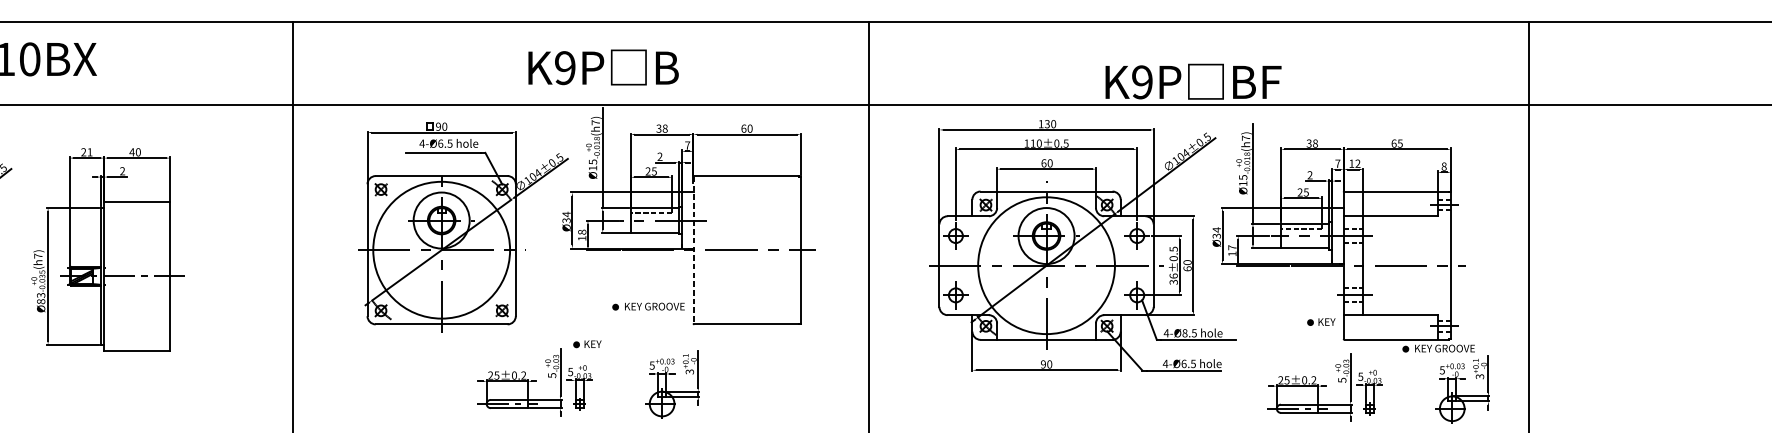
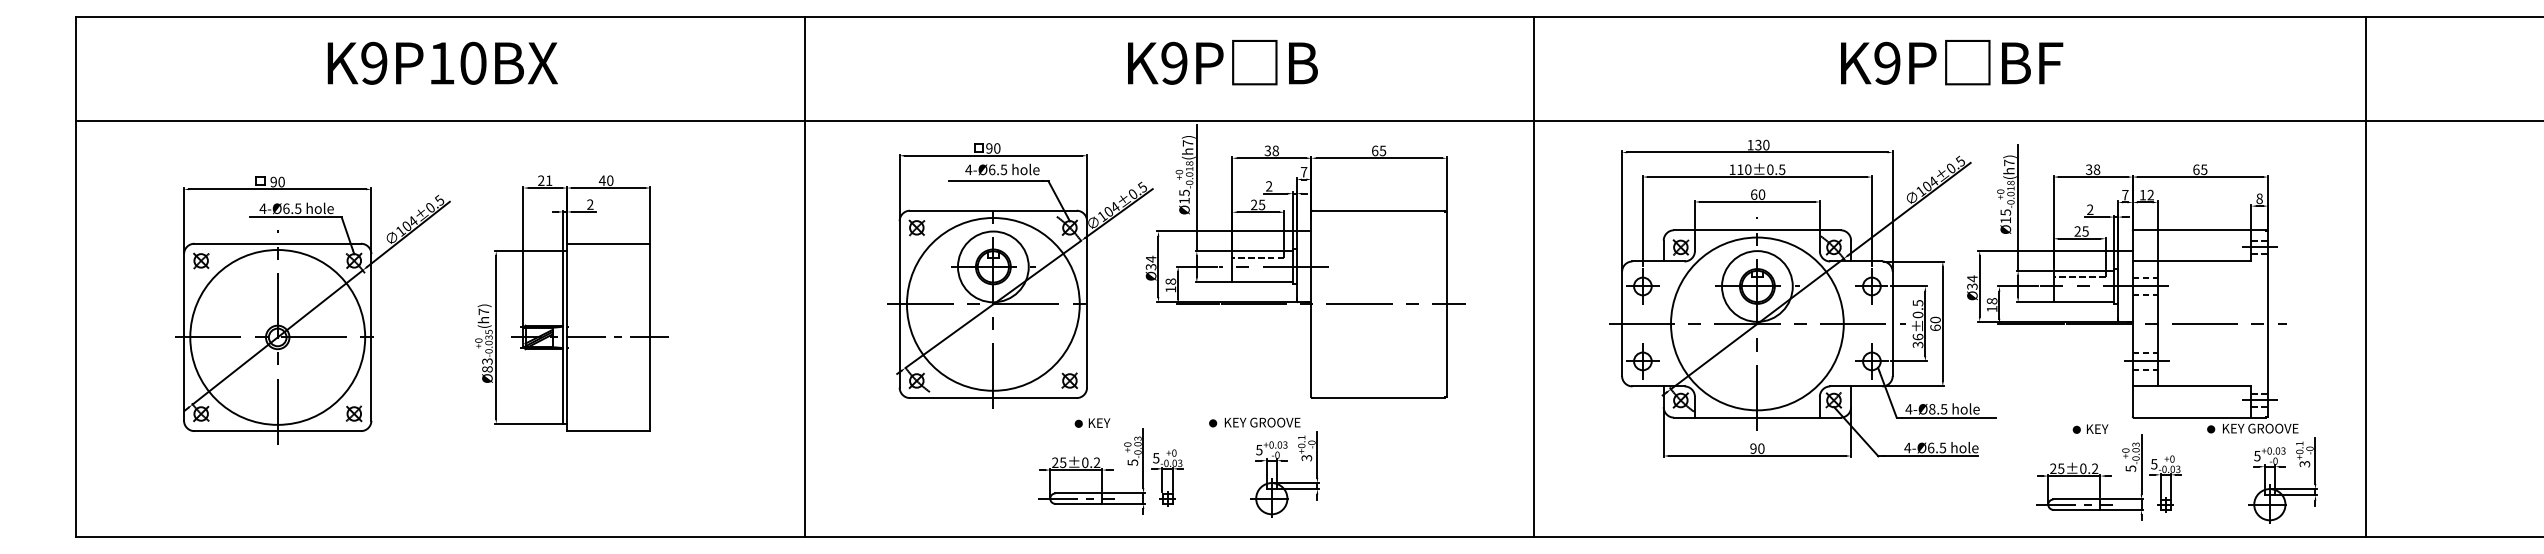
text: (603, 67) -> (1222, 62), moved
text: (1193, 81) -> (1952, 62), moved
text: (749, 128) -> (1382, 150), 60 -> 65
text: (1231, 247) -> (1991, 301), 17 -> 18
line: (693, 250) -> (1311, 304), dashed -> solid
part: (648, 306) -> (1254, 422), moved
part: (1321, 321) -> (2090, 428), moved
part: (587, 343) -> (1092, 422), moved

